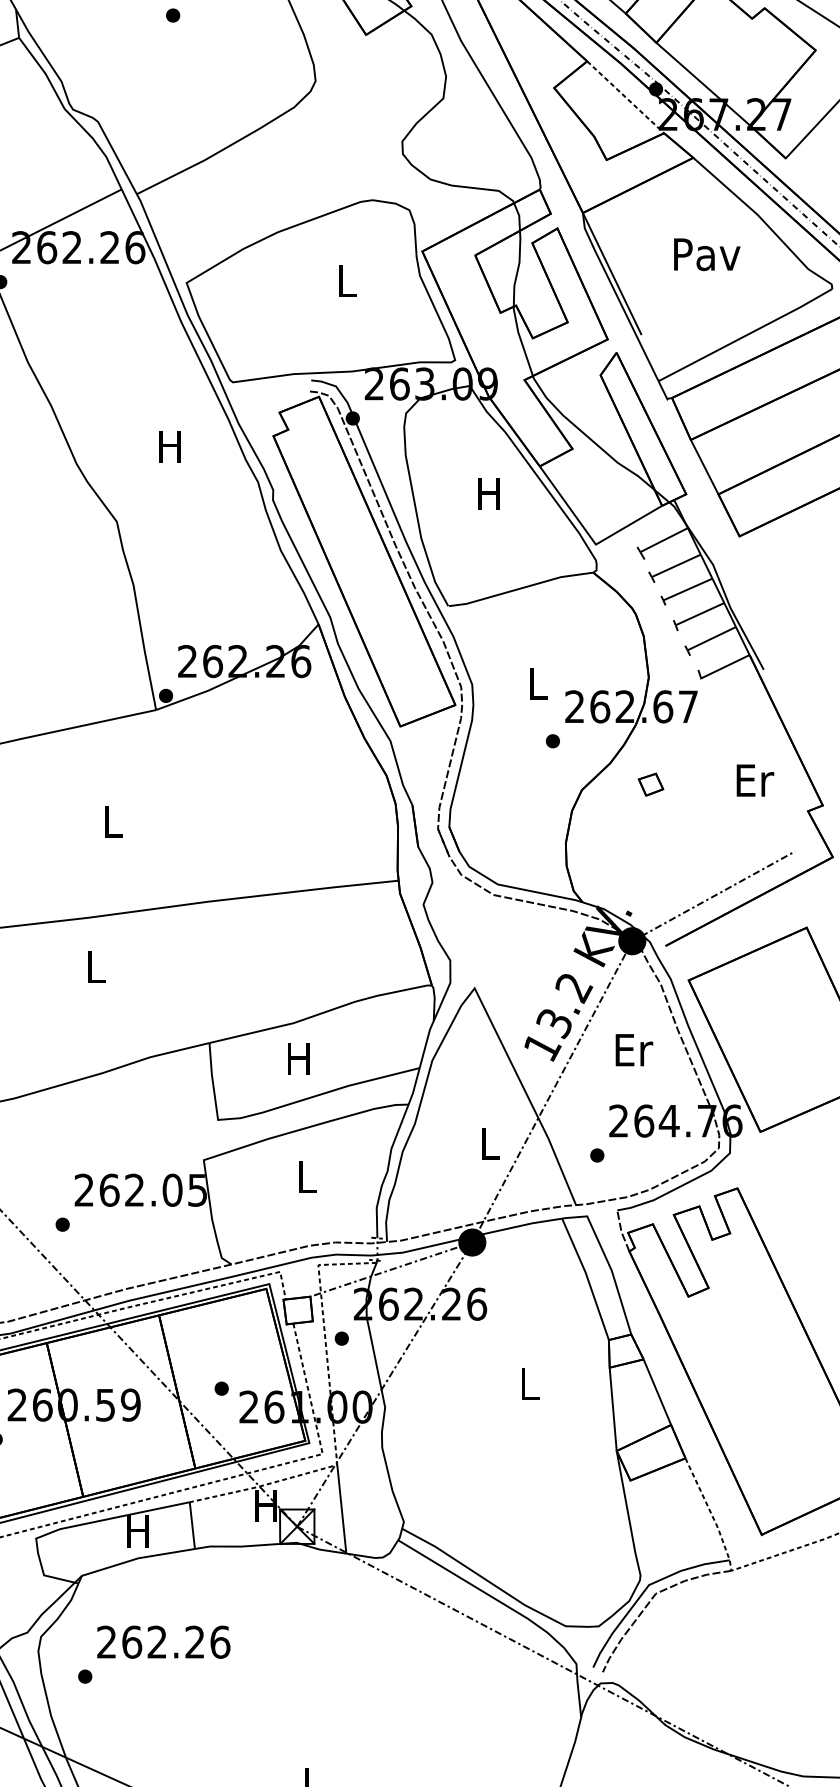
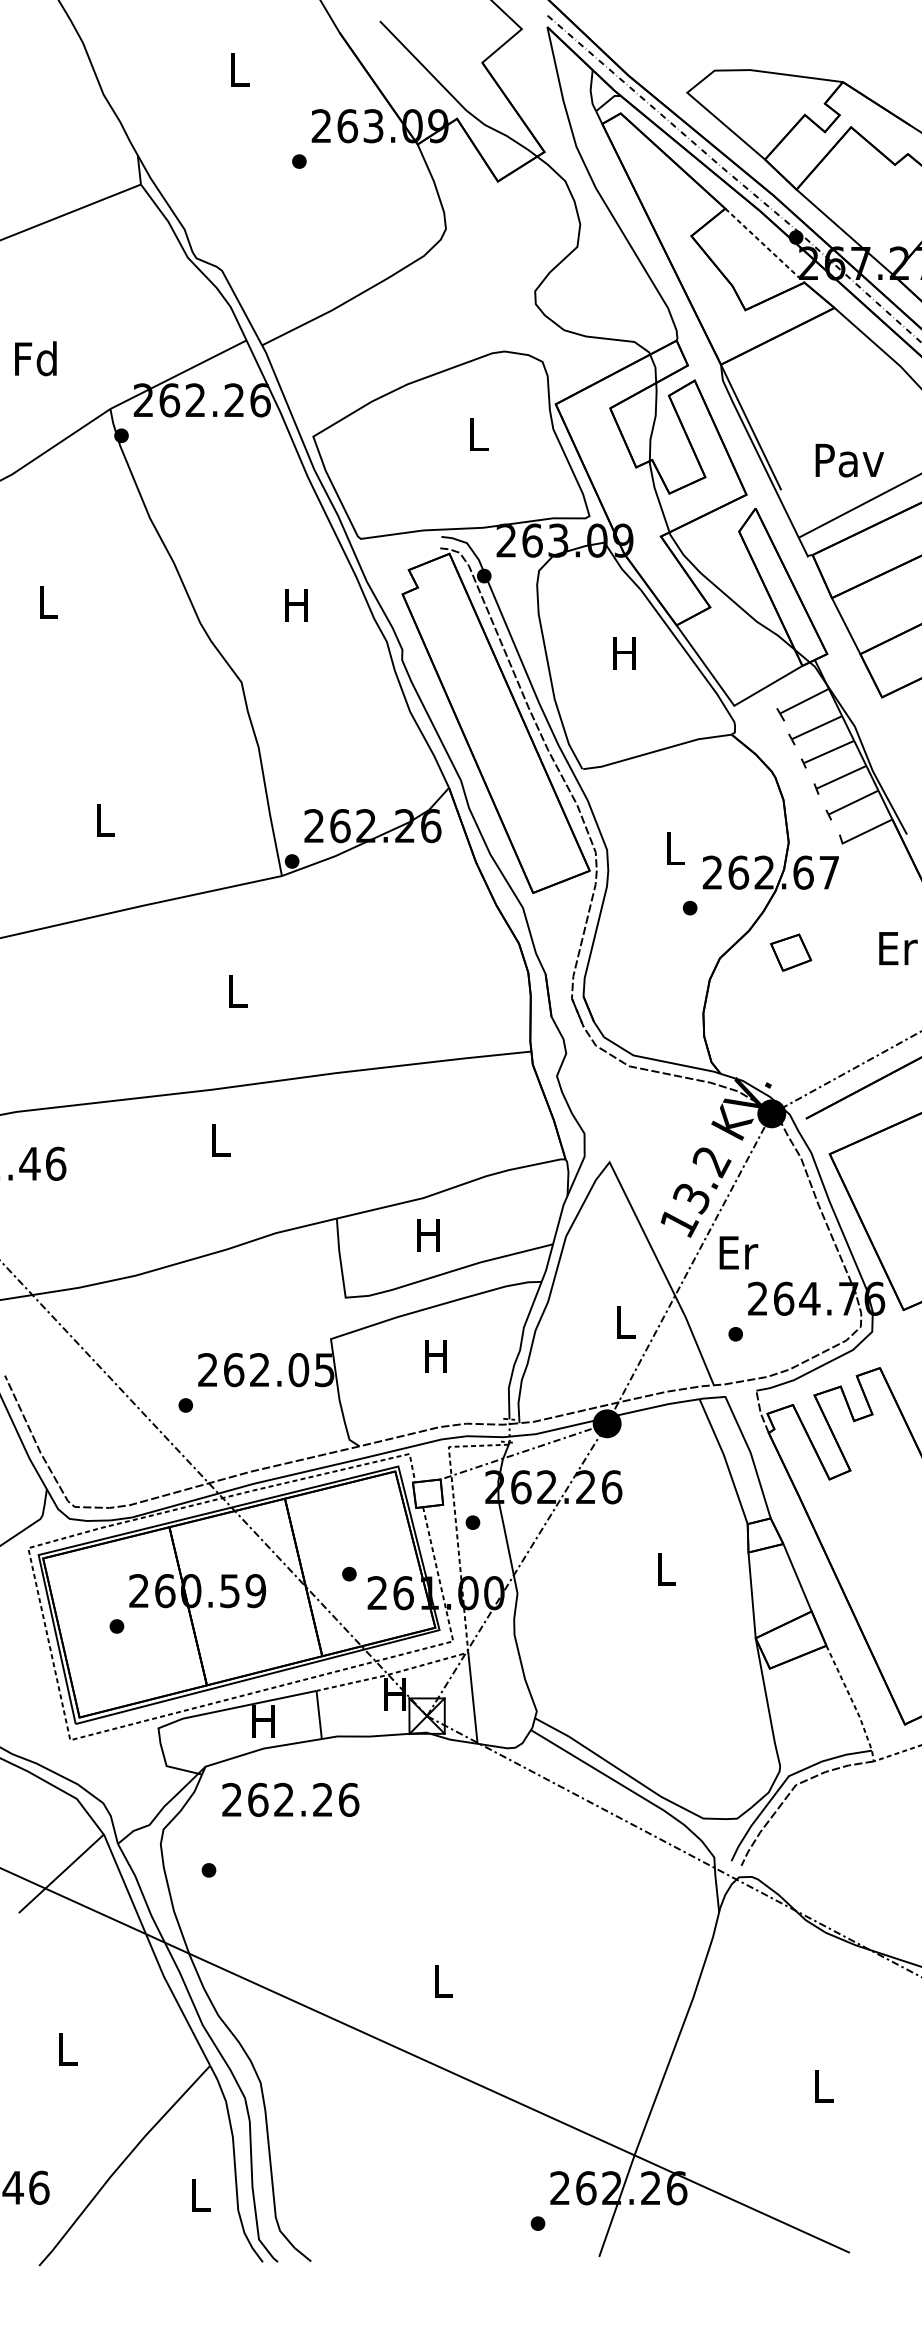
text: (706, 254) -> (849, 460), moved
part: (650, 784) -> (790, 952), size x1.6
text: (633, 1049) -> (738, 1252), moved
text: (305, 1177) -> (435, 1356), L -> H
text: (163, 1641) -> (290, 1799), moved

